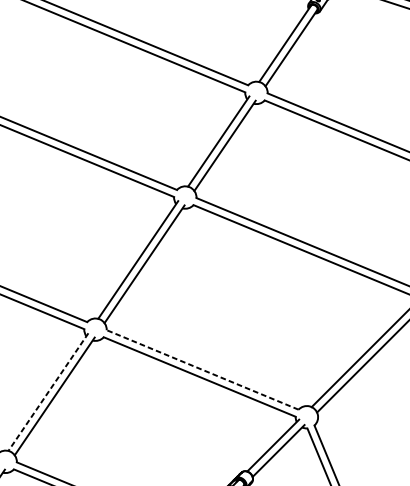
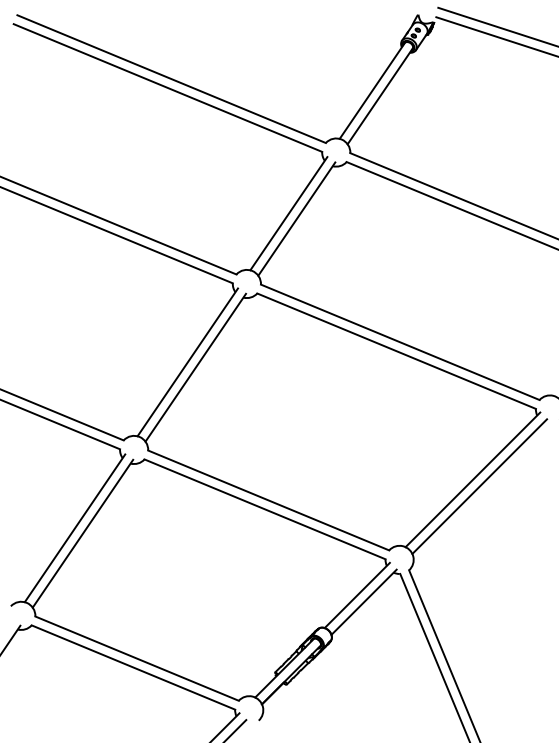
line: (202, 369) -> (268, 500), dashed -> solid
line: (48, 392) -> (74, 528), dashed -> solid

